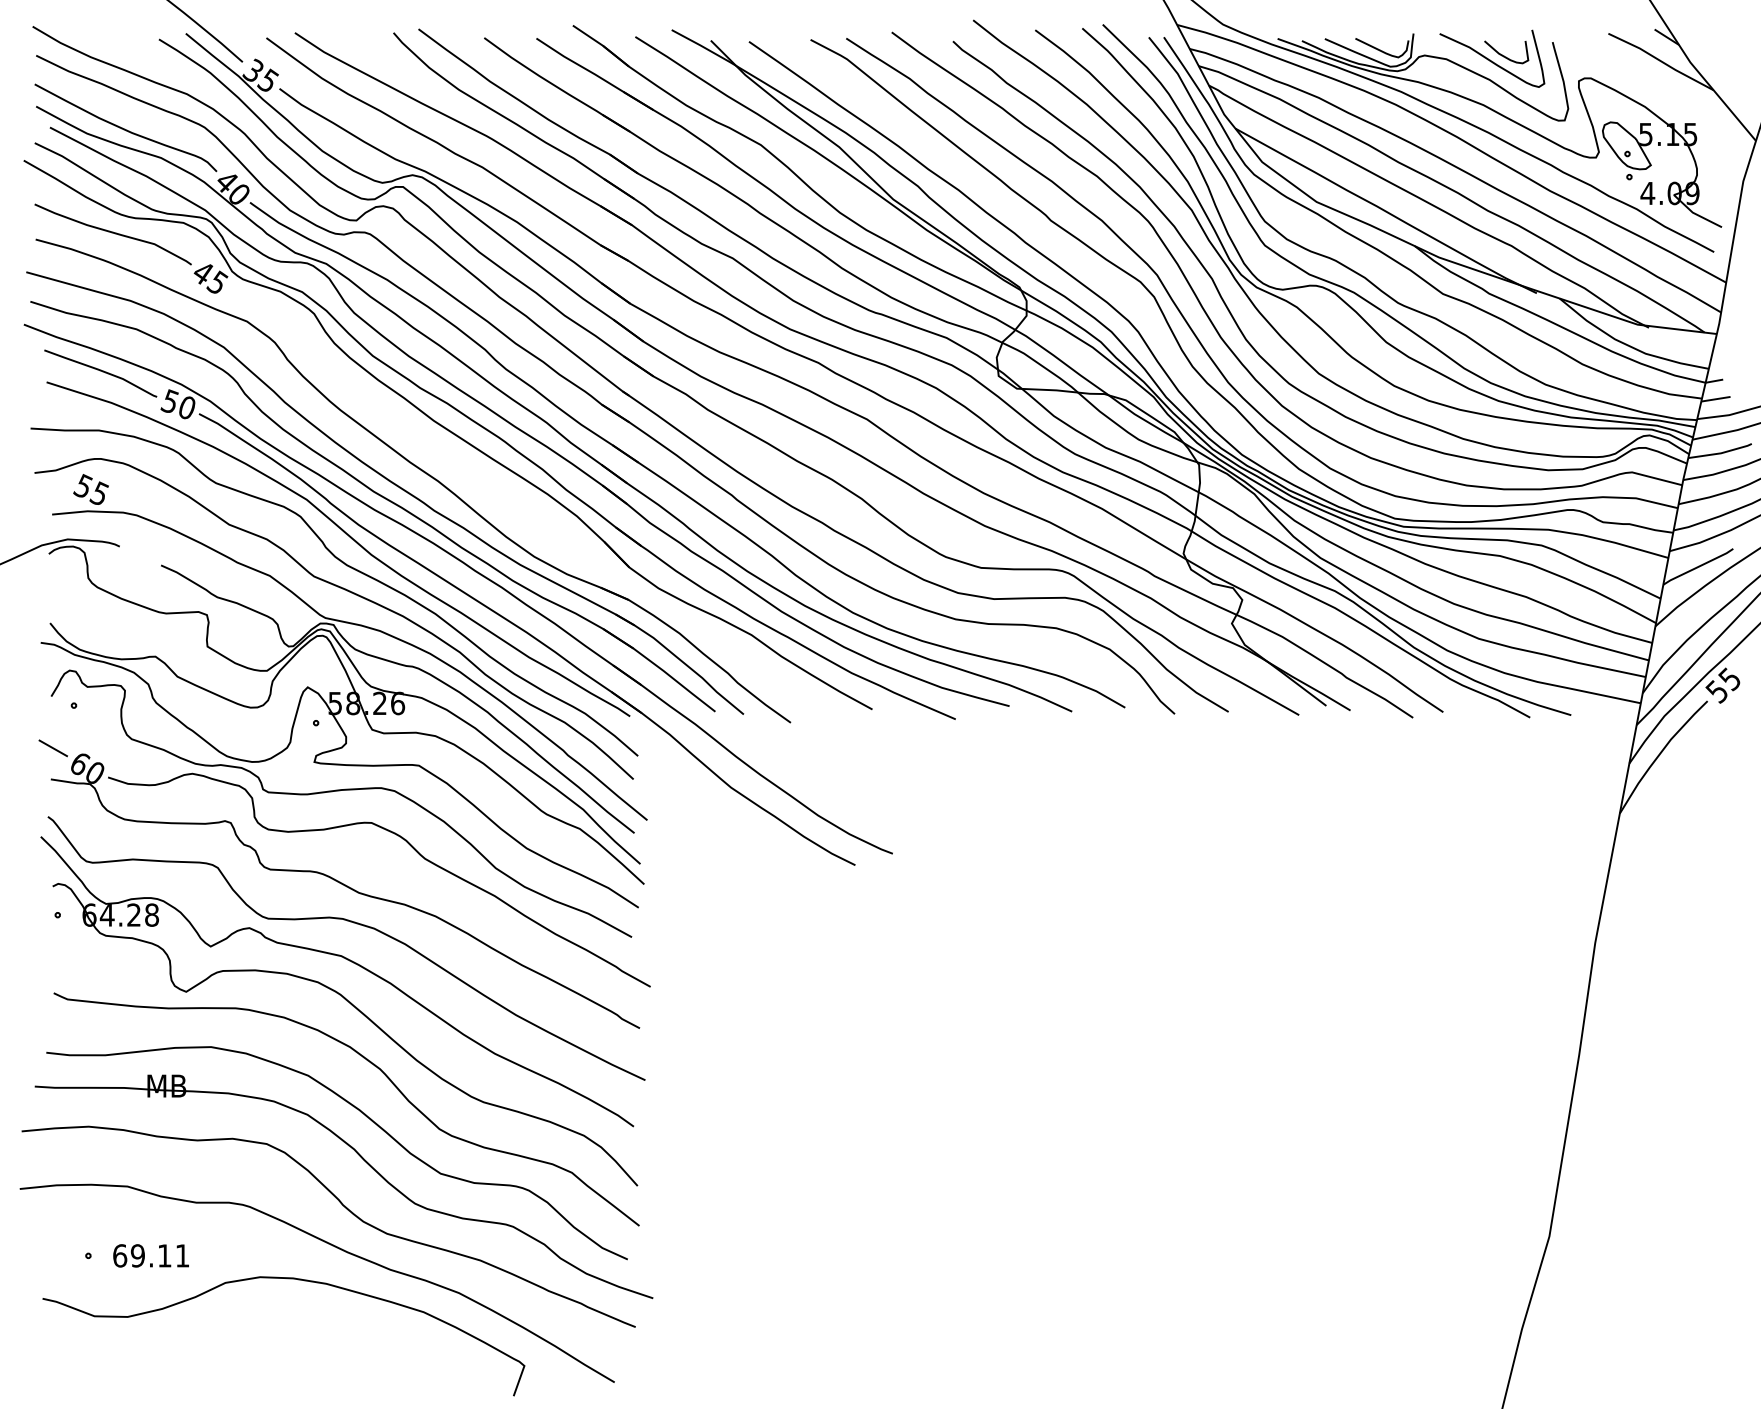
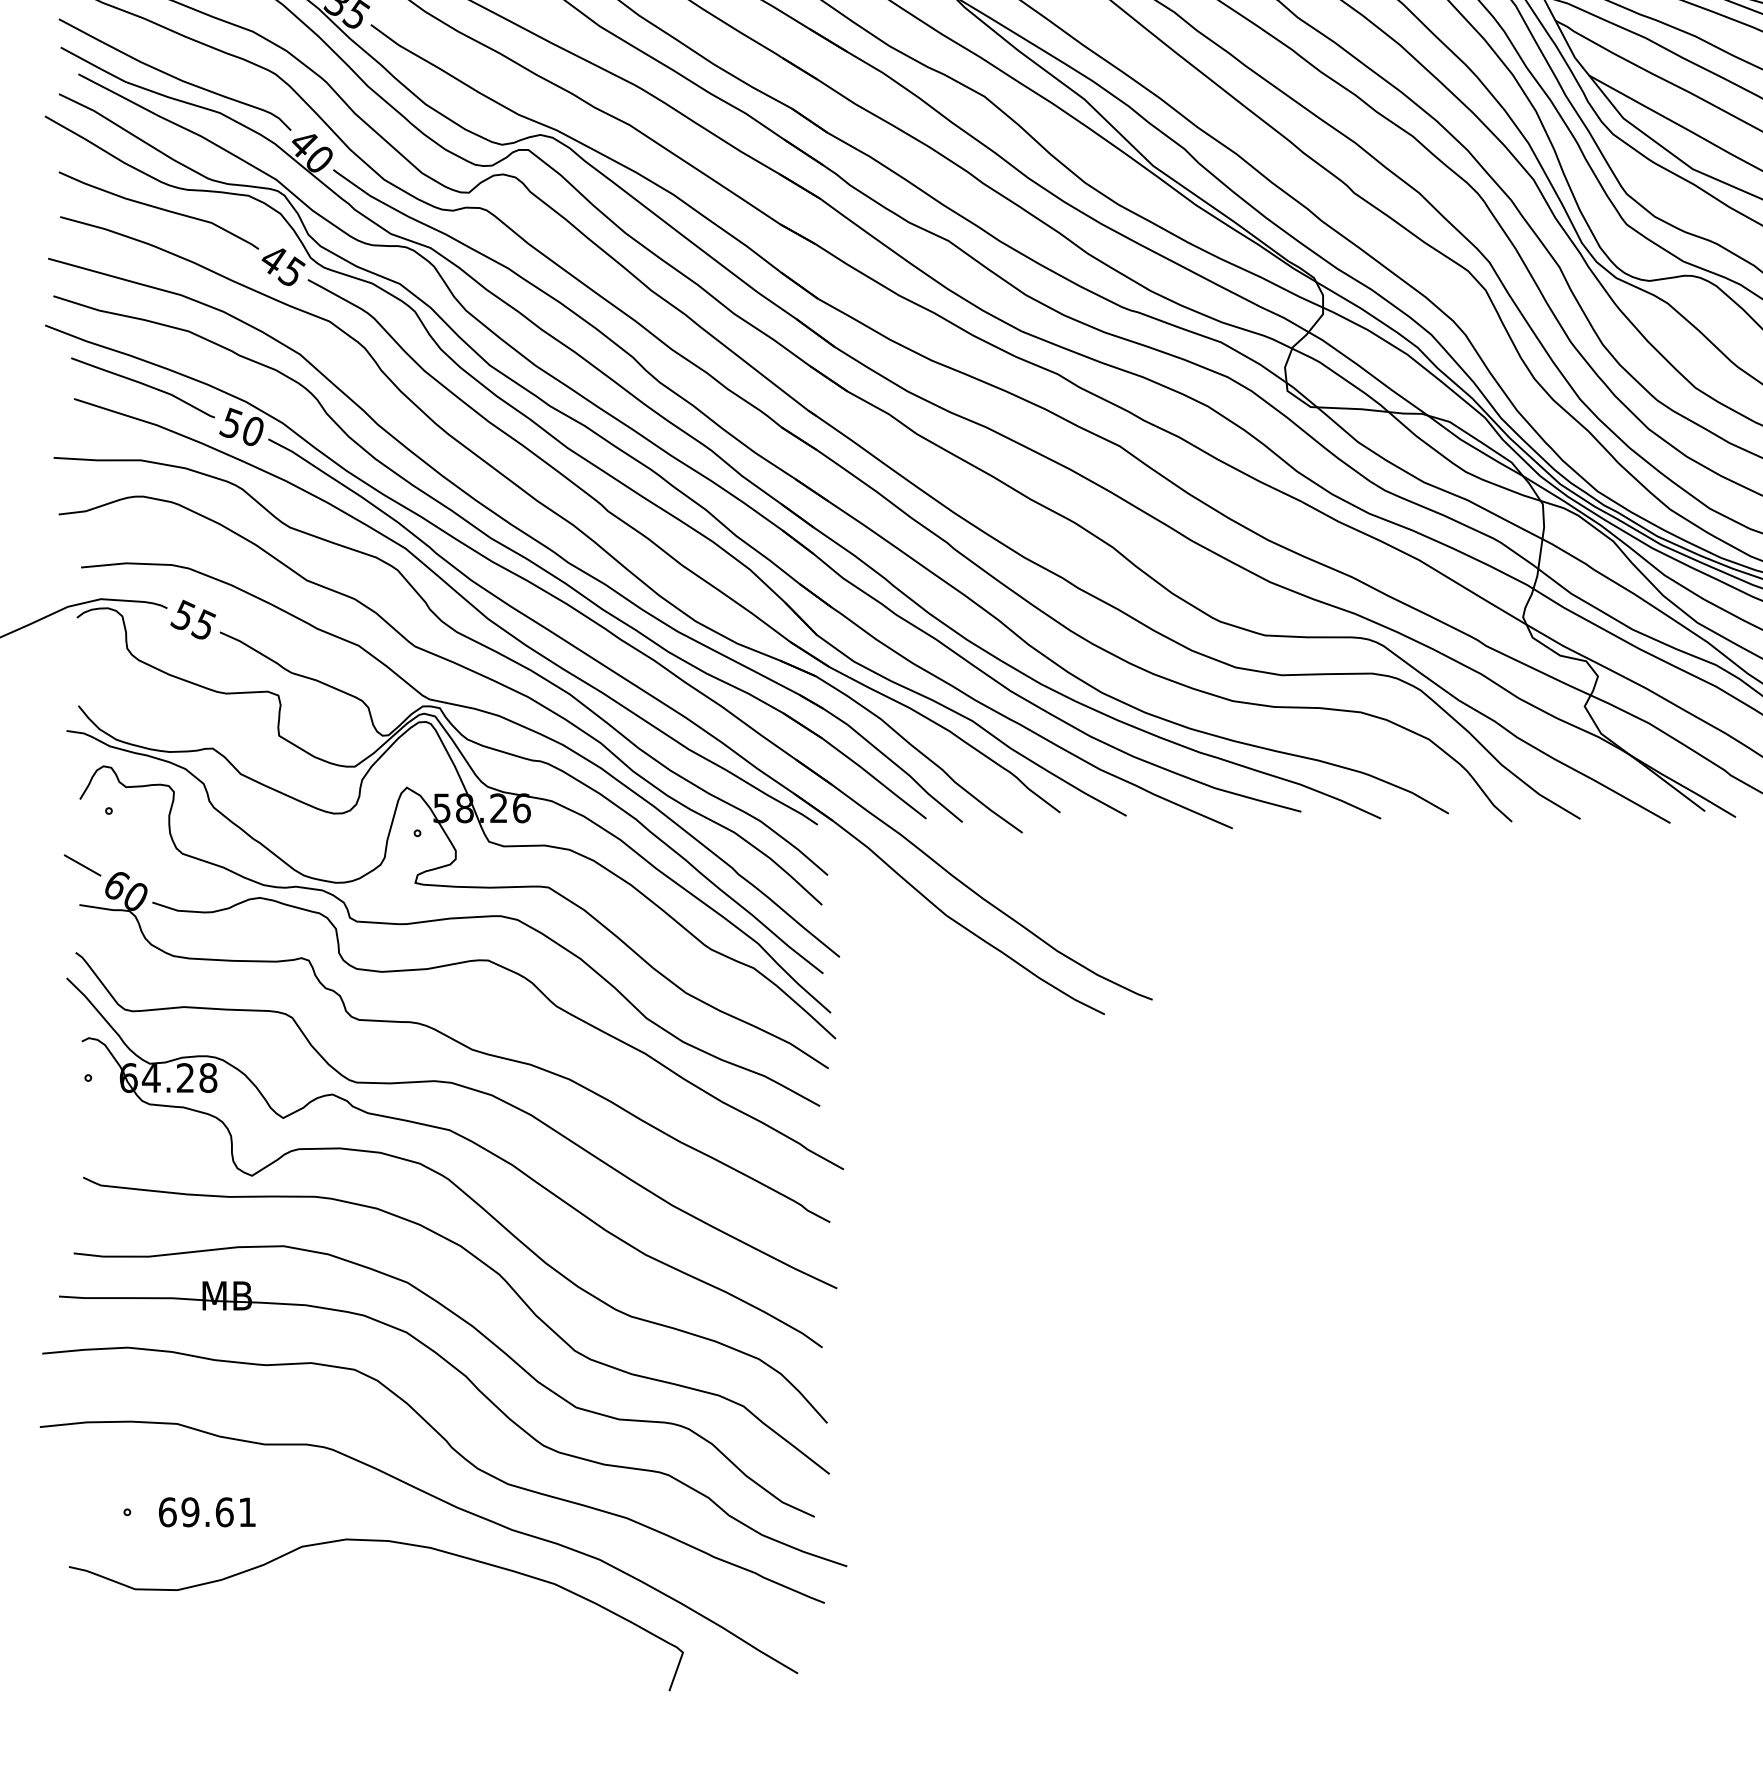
text: (90, 489) -> (192, 619), moved
part: (517, 506) -> (674, 557), added
text: (164, 1255) -> (224, 1511), 69.11 -> 69.61

